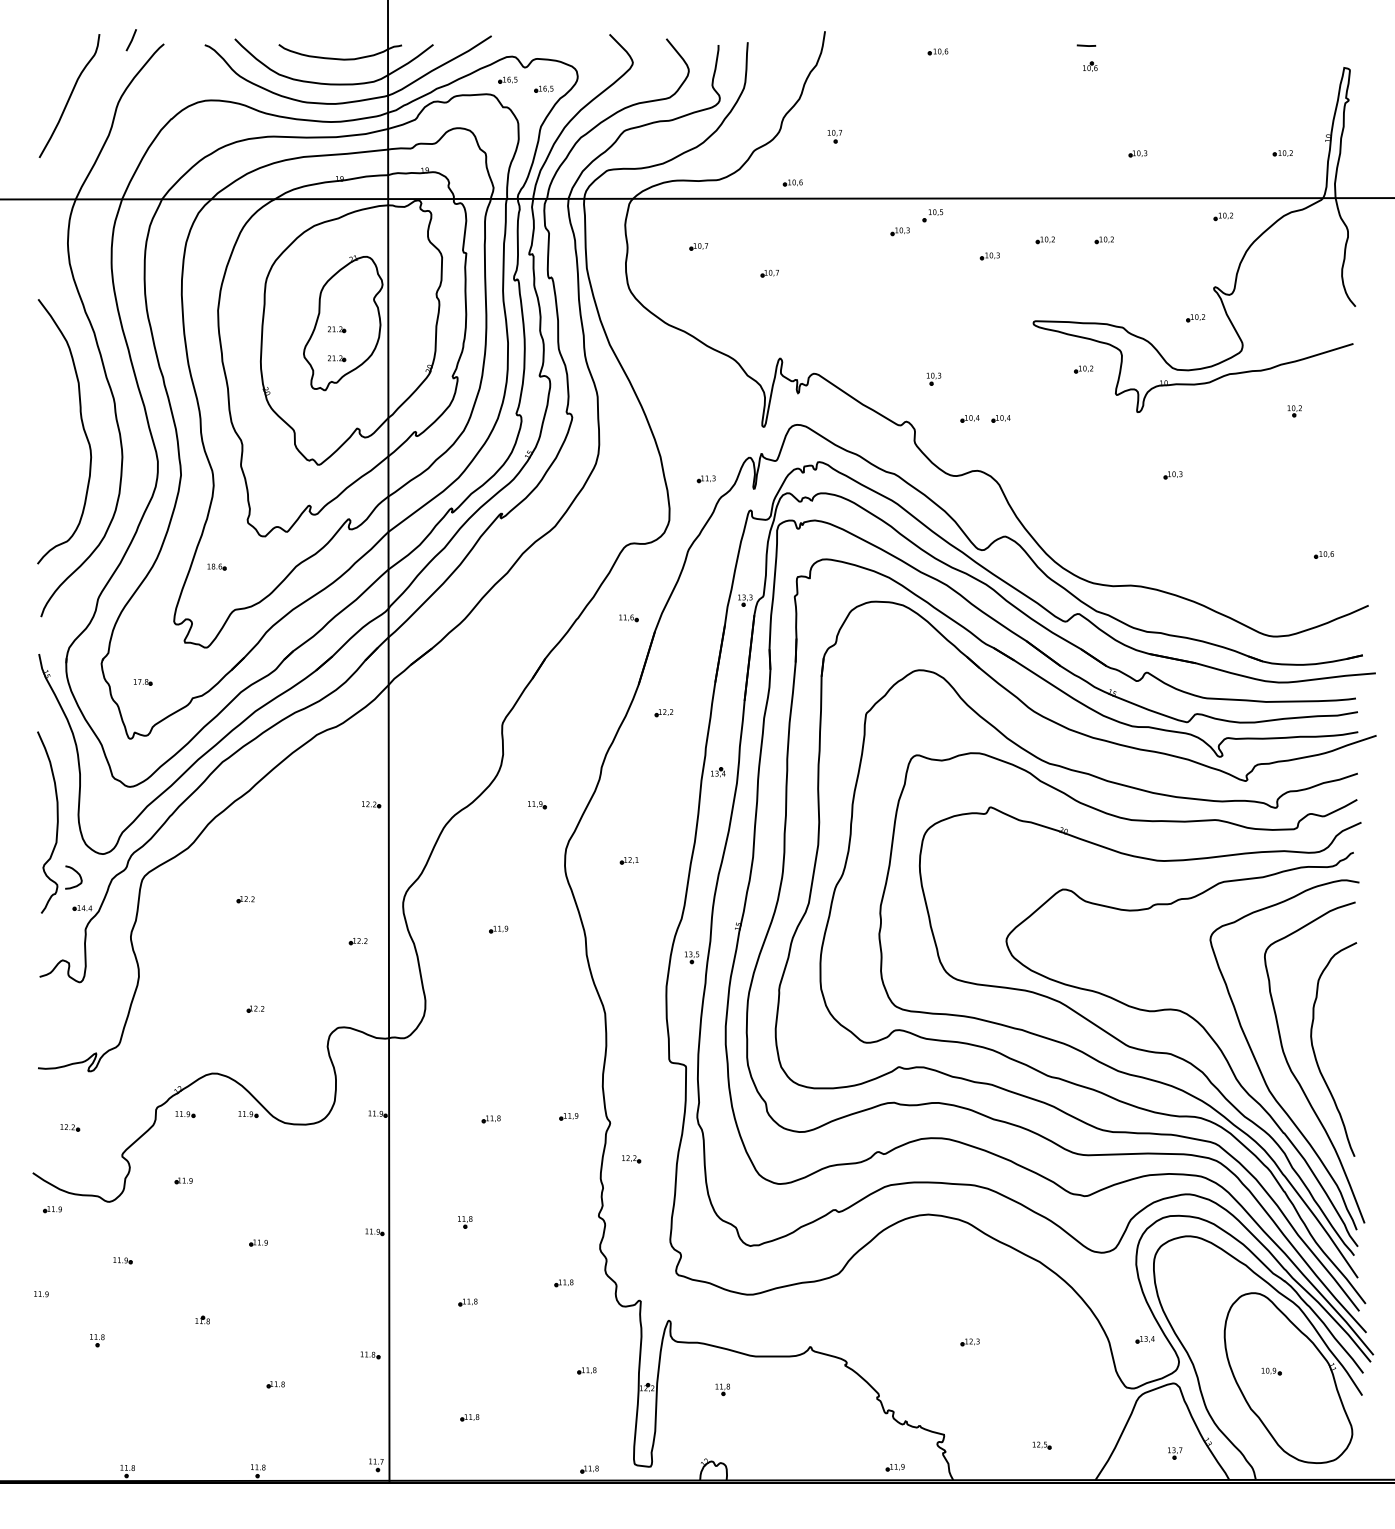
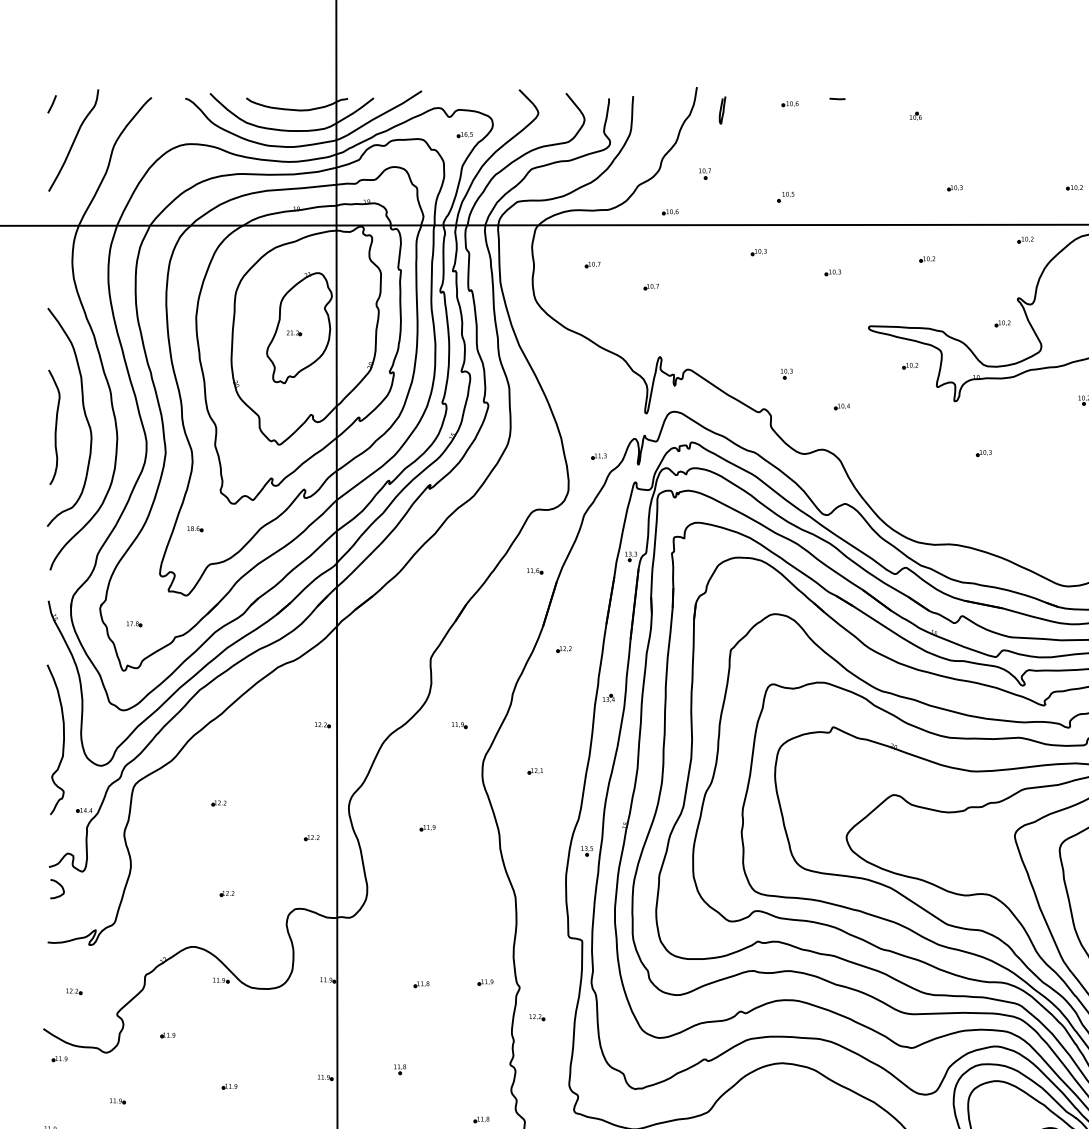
line: (130, 40) -> (51, 104), moved
line: (1086, 45) -> (837, 98), moved
curve: (854, 59) -> (721, 110), added
part: (507, 79) -> (434, 126), removed
part: (932, 215) -> (785, 196), moved
part: (1044, 240) -> (877, 259), removed
part: (337, 358) -> (294, 357), removed
part: (969, 418) -> (816, 406), removed
curve: (47, 443) -> (55, 427), added
curve: (77, 874) -> (60, 886), moved
part: (185, 1114) -> (169, 980), removed

